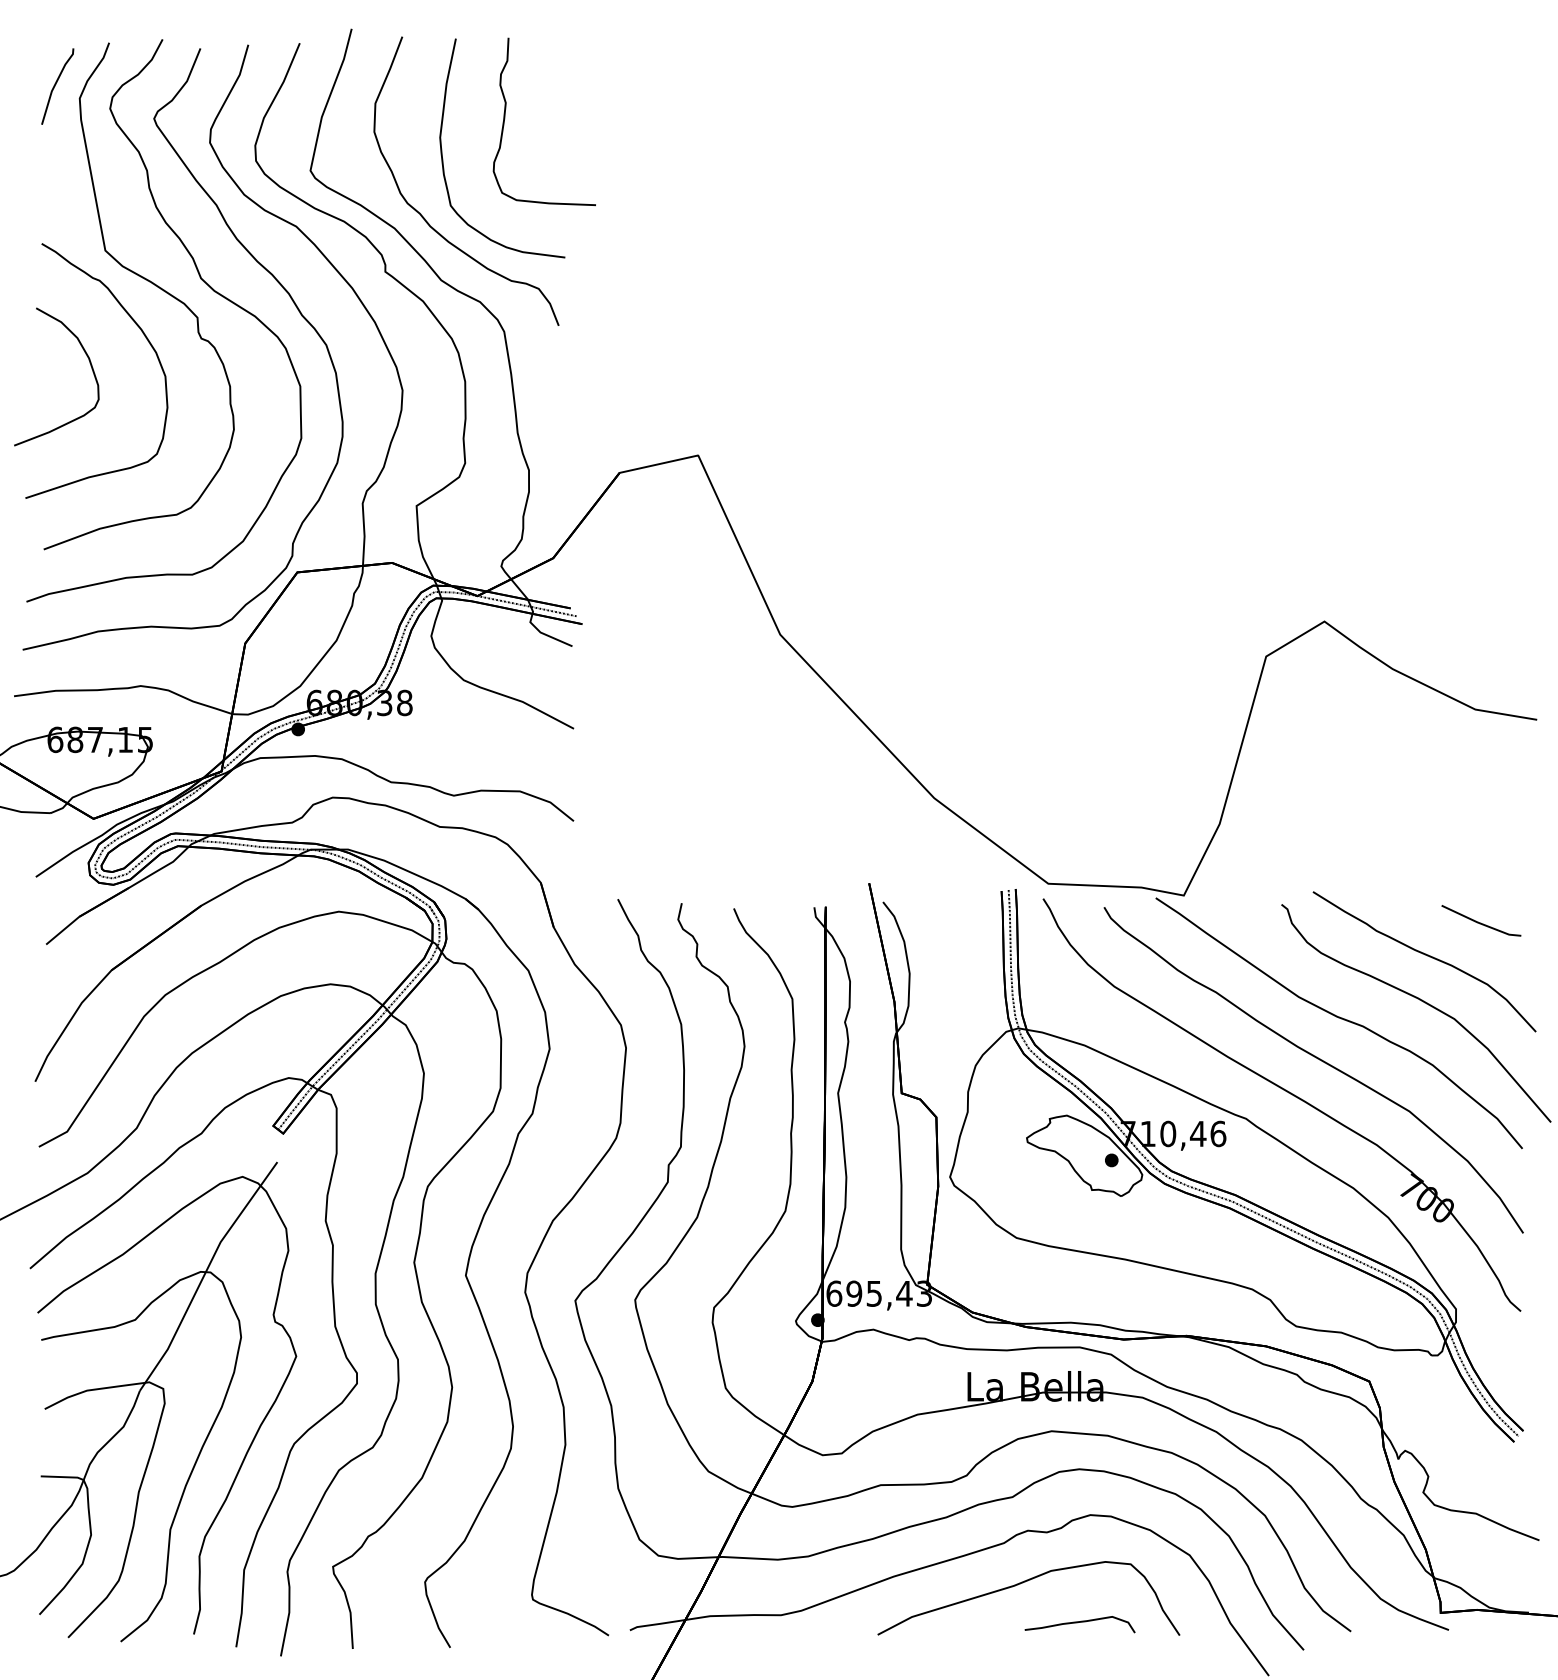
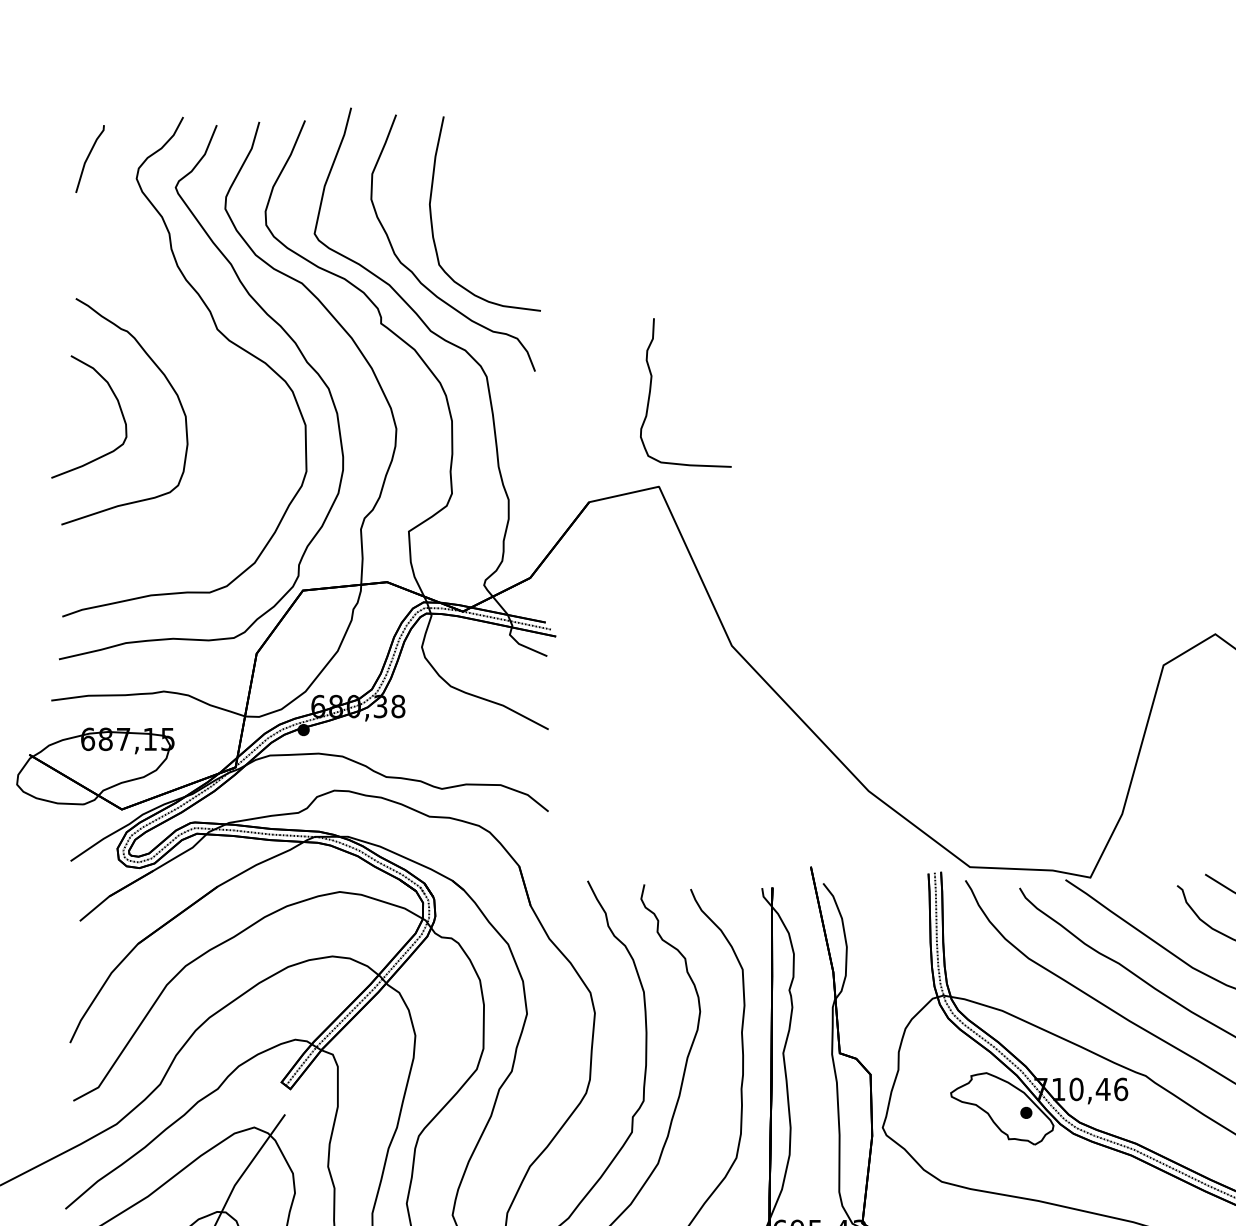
part: (505, 118) -> (651, 389), moved
part: (145, 280) -> (168, 331), removed

